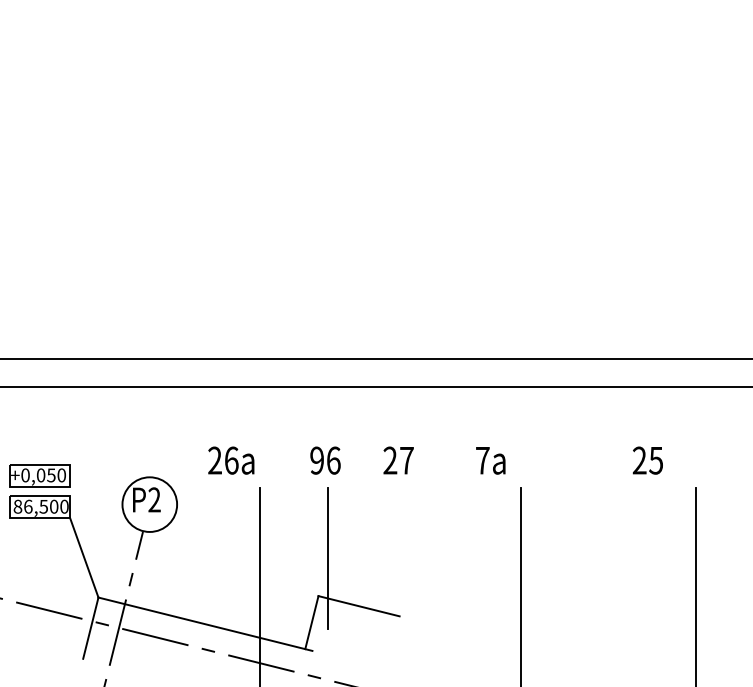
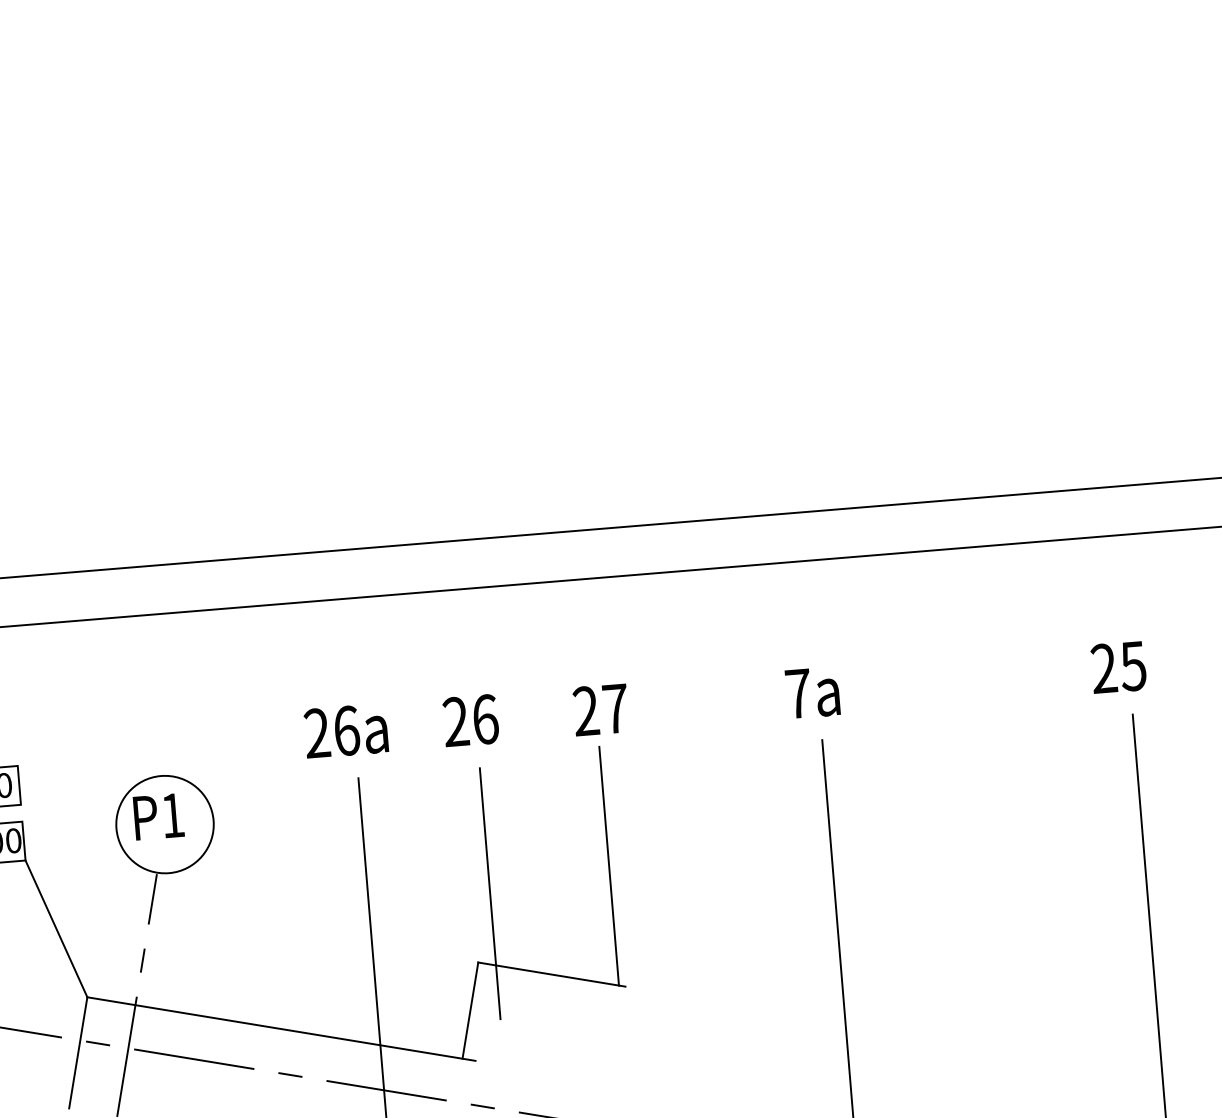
text: (231, 460) -> (346, 730), moved
text: (316, 460) -> (454, 721), 96 -> 26
text: (490, 460) -> (812, 692), moved
text: (647, 460) -> (1117, 667), moved
text: (154, 499) -> (172, 814), 2 -> 1
line: (396, 548) -> (609, 866), added

